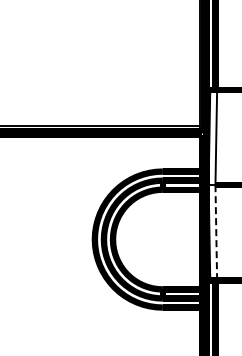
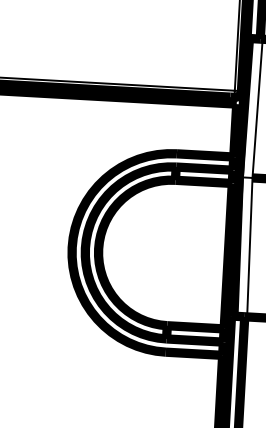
line: (216, 232) -> (250, 247), dashed -> solid

